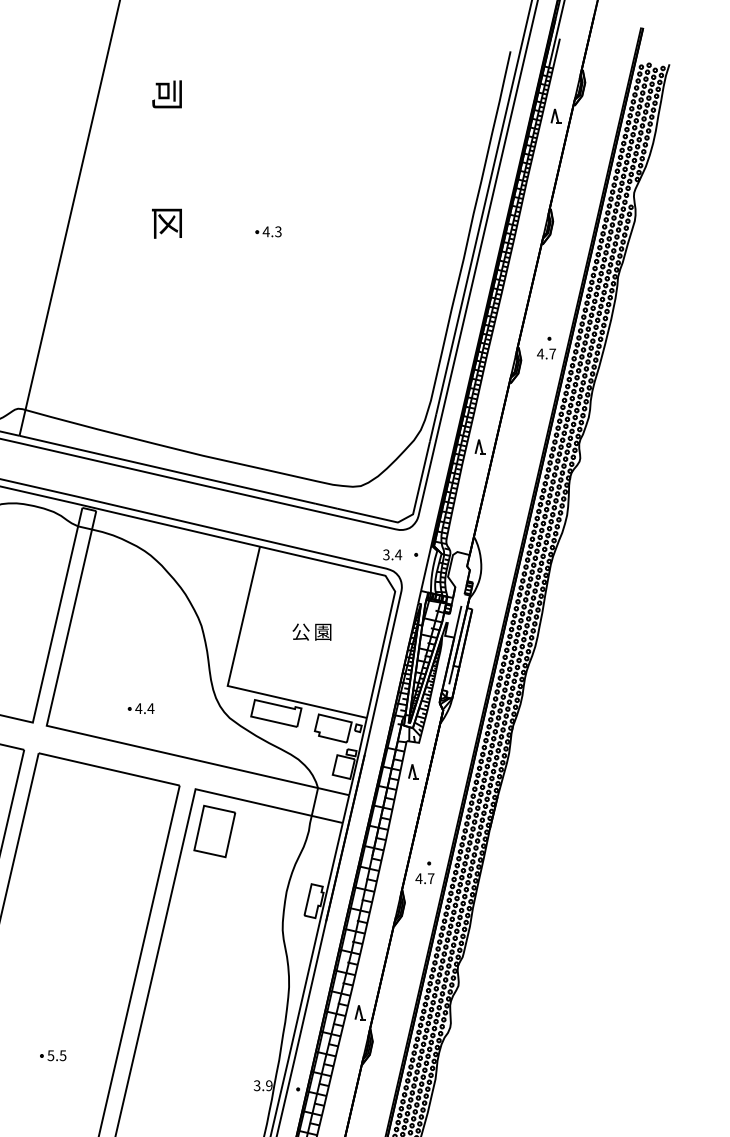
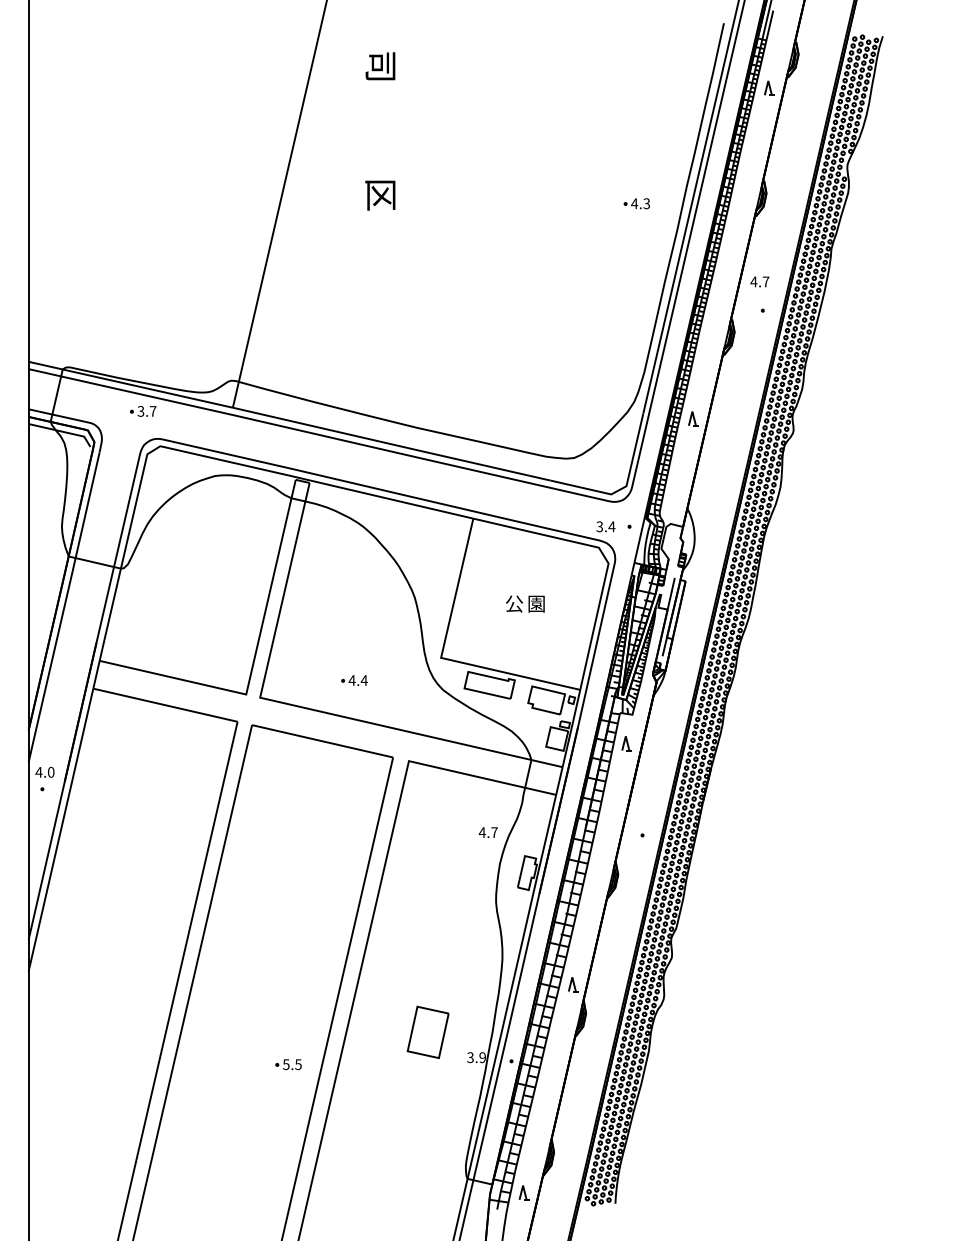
part: (268, 231) -> (636, 203), moved
text: (546, 353) -> (759, 281), moved
part: (214, 831) -> (427, 1032), moved
text: (424, 878) -> (487, 832), moved
part: (53, 1055) -> (288, 1064), moved

